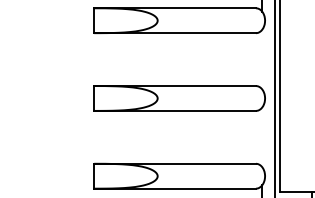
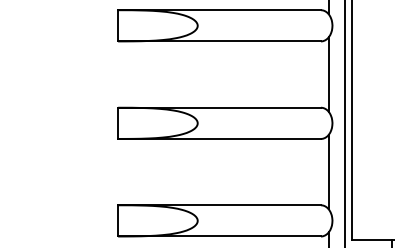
line: (261, 59) -> (328, 74), added
line: (261, 136) -> (328, 171), added

